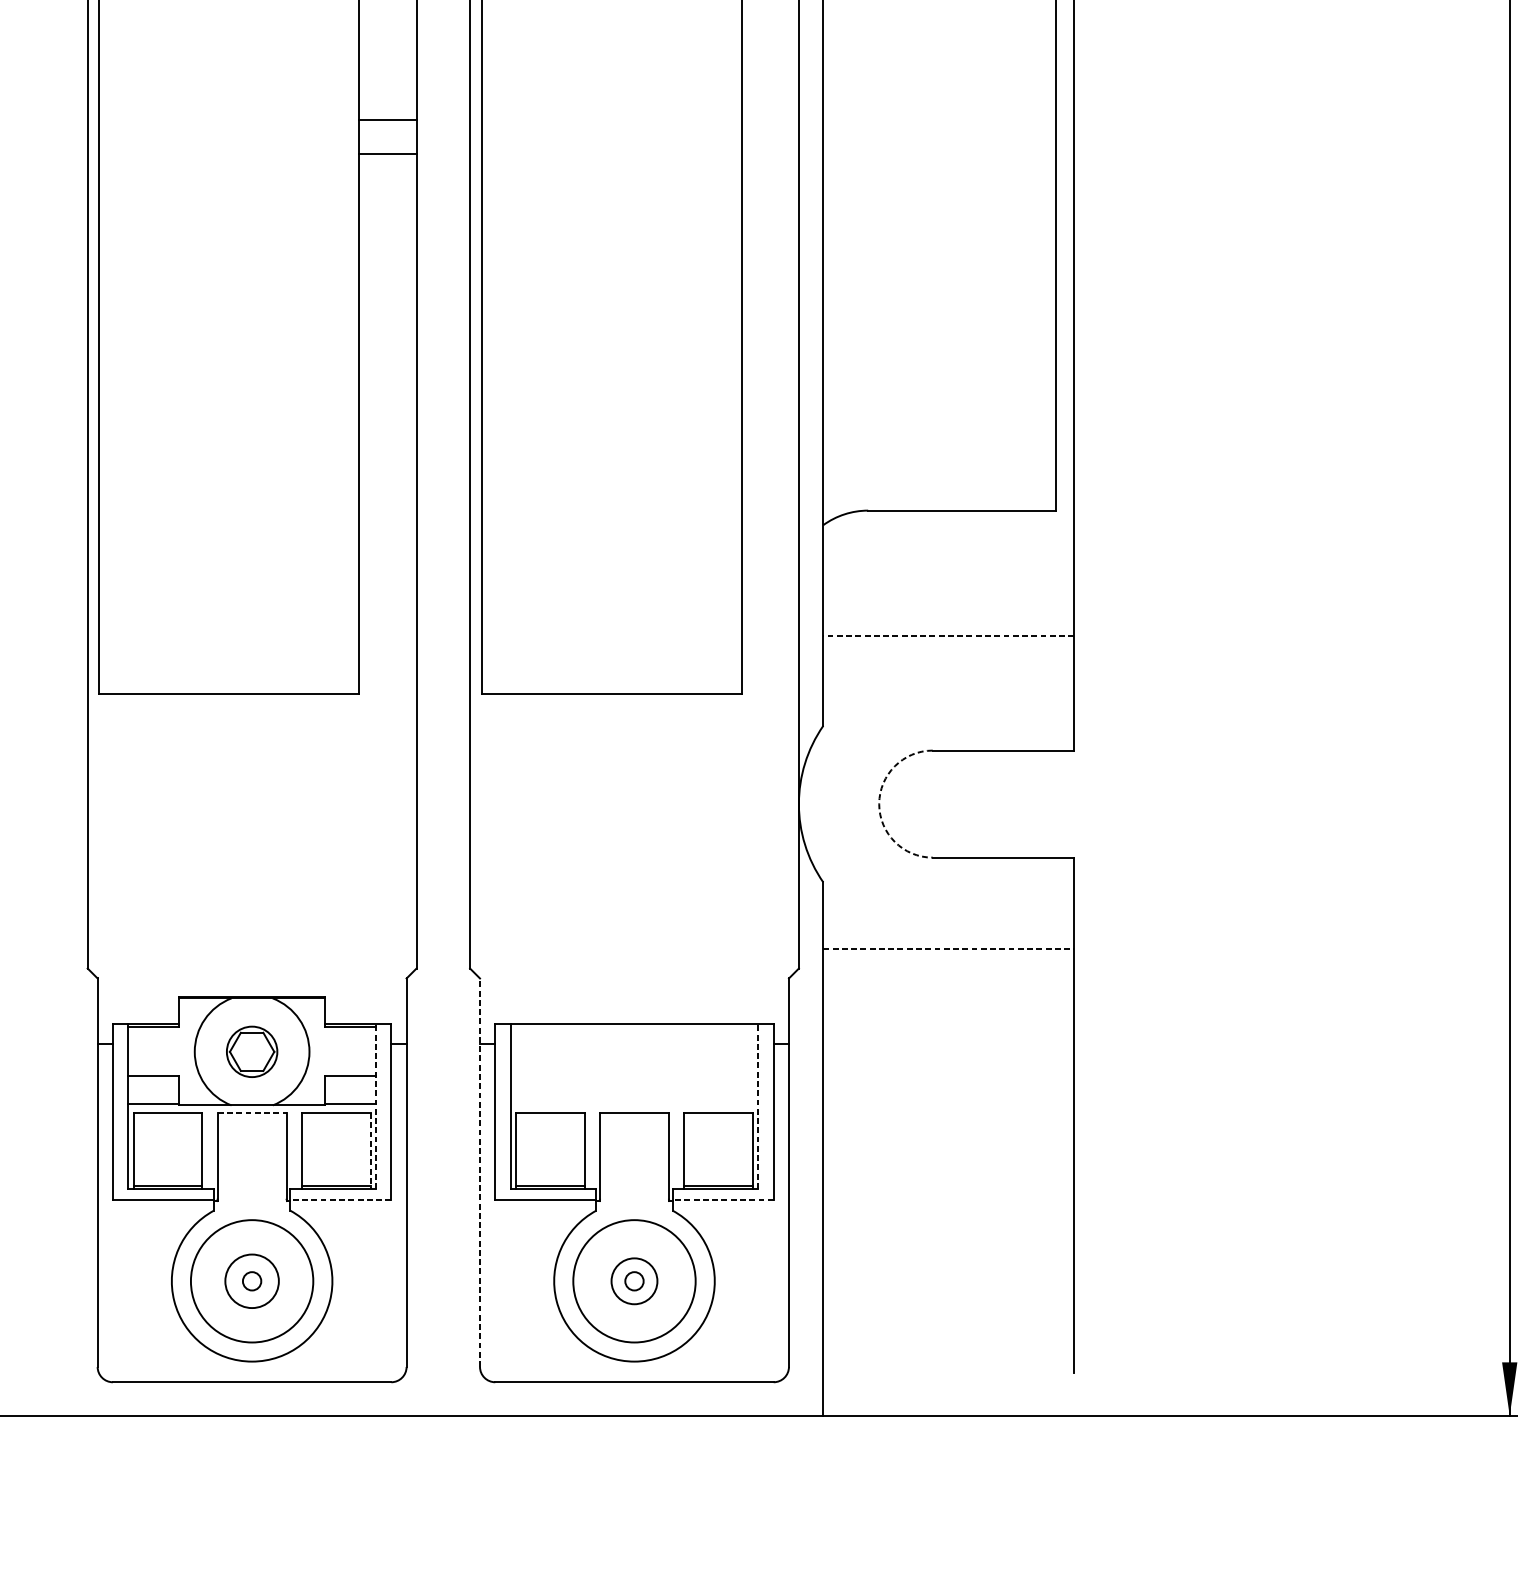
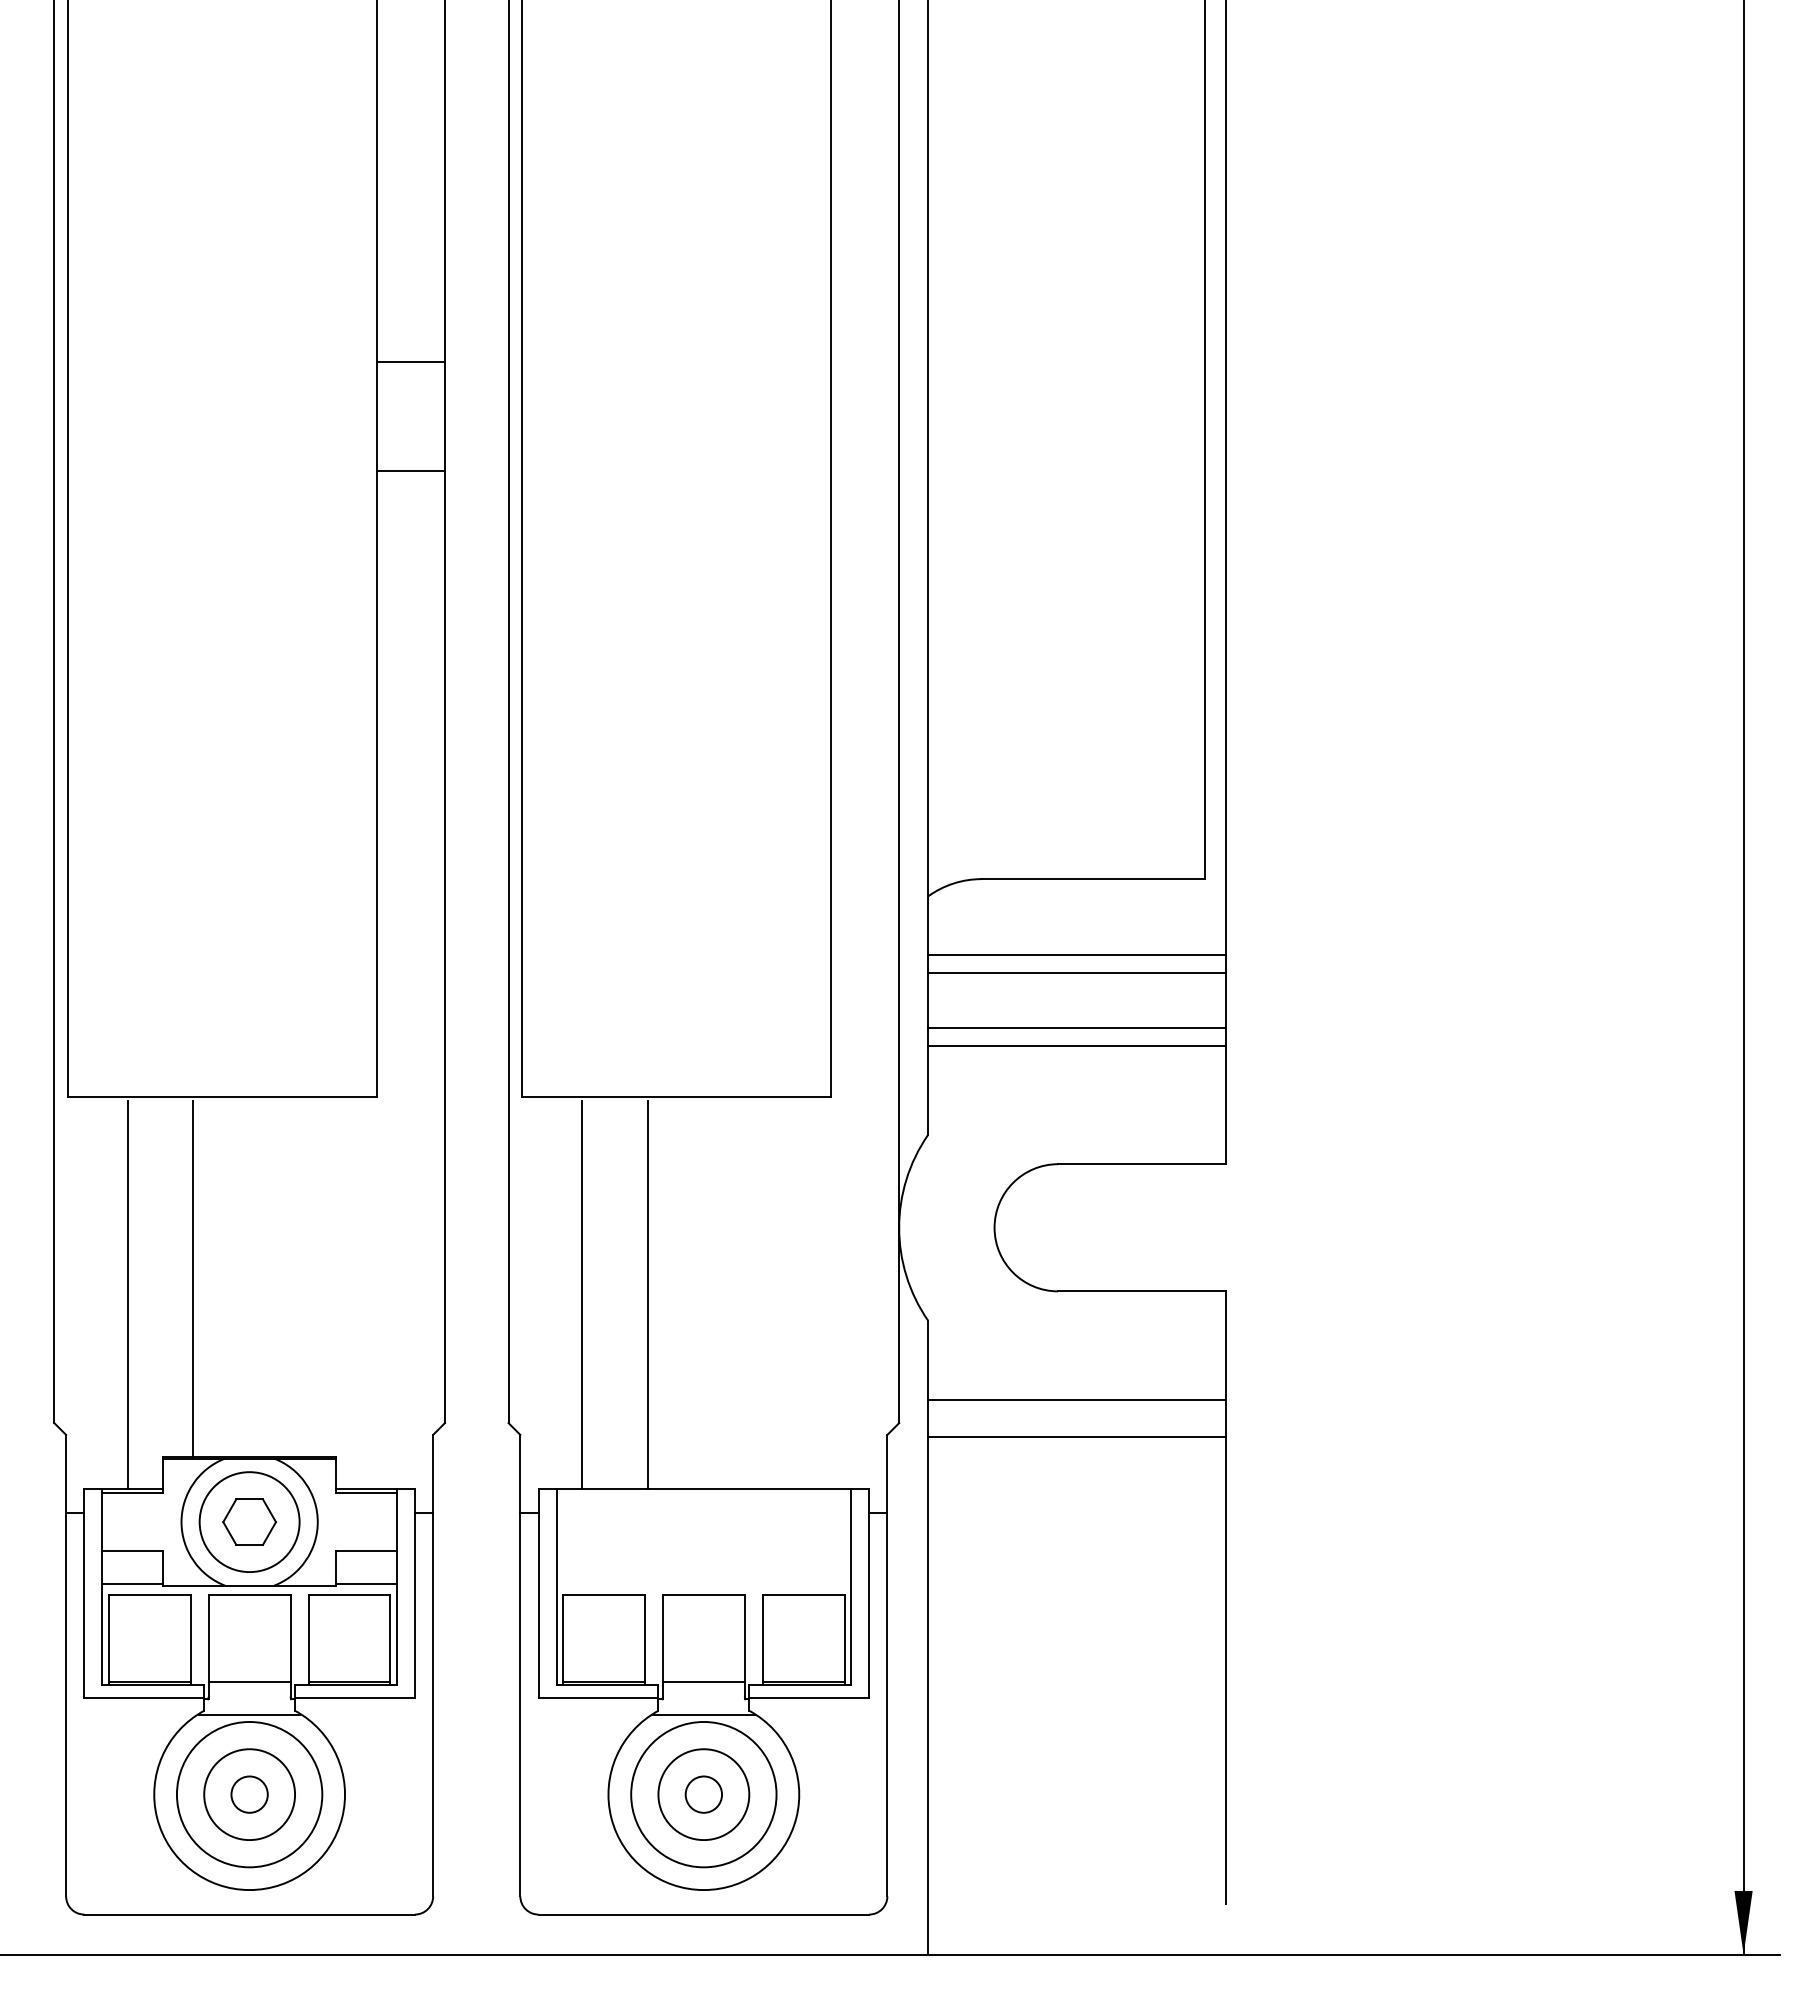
line: (387, 120) -> (410, 471), moved
line: (387, 154) -> (410, 362), moved
line: (949, 574) -> (1077, 955), added
line: (949, 590) -> (1077, 973), added
line: (949, 635) -> (1077, 1027), dashed -> solid
line: (949, 651) -> (1077, 1046), added
arc: (879, 803) -> (994, 1227), dashed -> solid
line: (204, 846) -> (193, 1278), added
line: (149, 860) -> (127, 1294), added
line: (532, 860) -> (582, 1294), added
line: (587, 860) -> (647, 1294), added
line: (949, 949) -> (1077, 1400), dashed -> solid
line: (949, 979) -> (1077, 1436), added
circle: (252, 1052) -> (249, 1522), size x1.67
line: (375, 1106) -> (396, 1587), dashed -> solid
line: (758, 1106) -> (851, 1587), dashed -> solid
line: (252, 1112) -> (249, 1594), dashed -> solid
line: (370, 1150) -> (390, 1639), dashed -> solid
line: (480, 1172) -> (520, 1665), dashed -> solid
line: (252, 1186) -> (249, 1681), added
line: (634, 1186) -> (703, 1681), added
line: (341, 1200) -> (355, 1698), dashed -> solid
line: (723, 1200) -> (809, 1698), dashed -> solid
line: (252, 1213) -> (249, 1714), added
line: (634, 1213) -> (703, 1714), added
circle: (252, 1281) -> (249, 1794), size x1.43
circle: (252, 1281) -> (249, 1794), size x1.67
circle: (634, 1281) -> (703, 1794), size x1.67
circle: (634, 1281) -> (703, 1794), size x1.67

